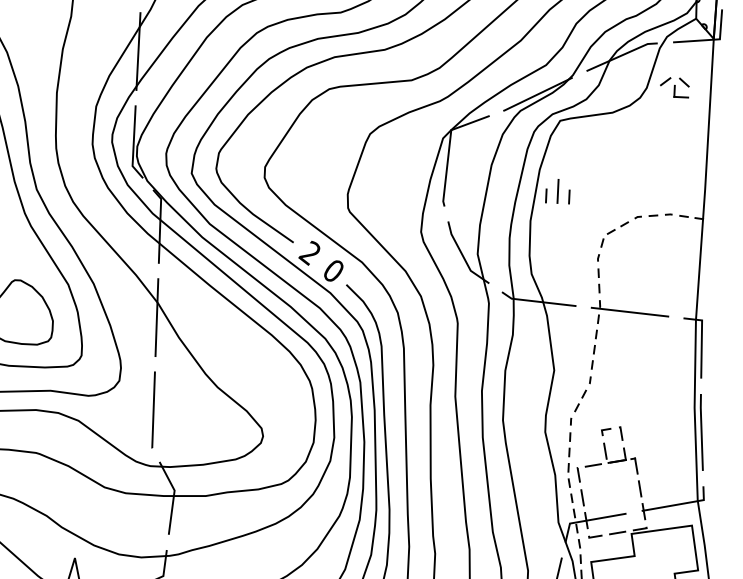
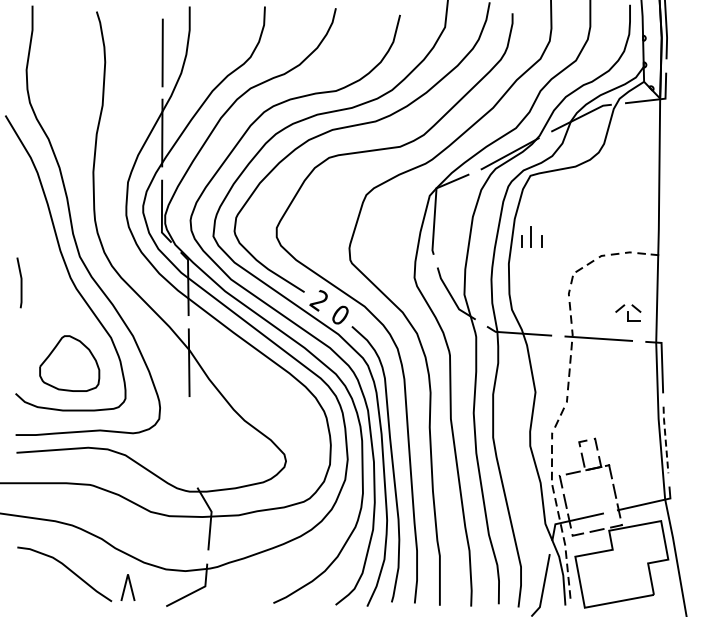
part: (674, 86) -> (628, 312), moved
line: (152, 409) -> (189, 442), removed
line: (701, 431) -> (665, 439), solid -> dashed

